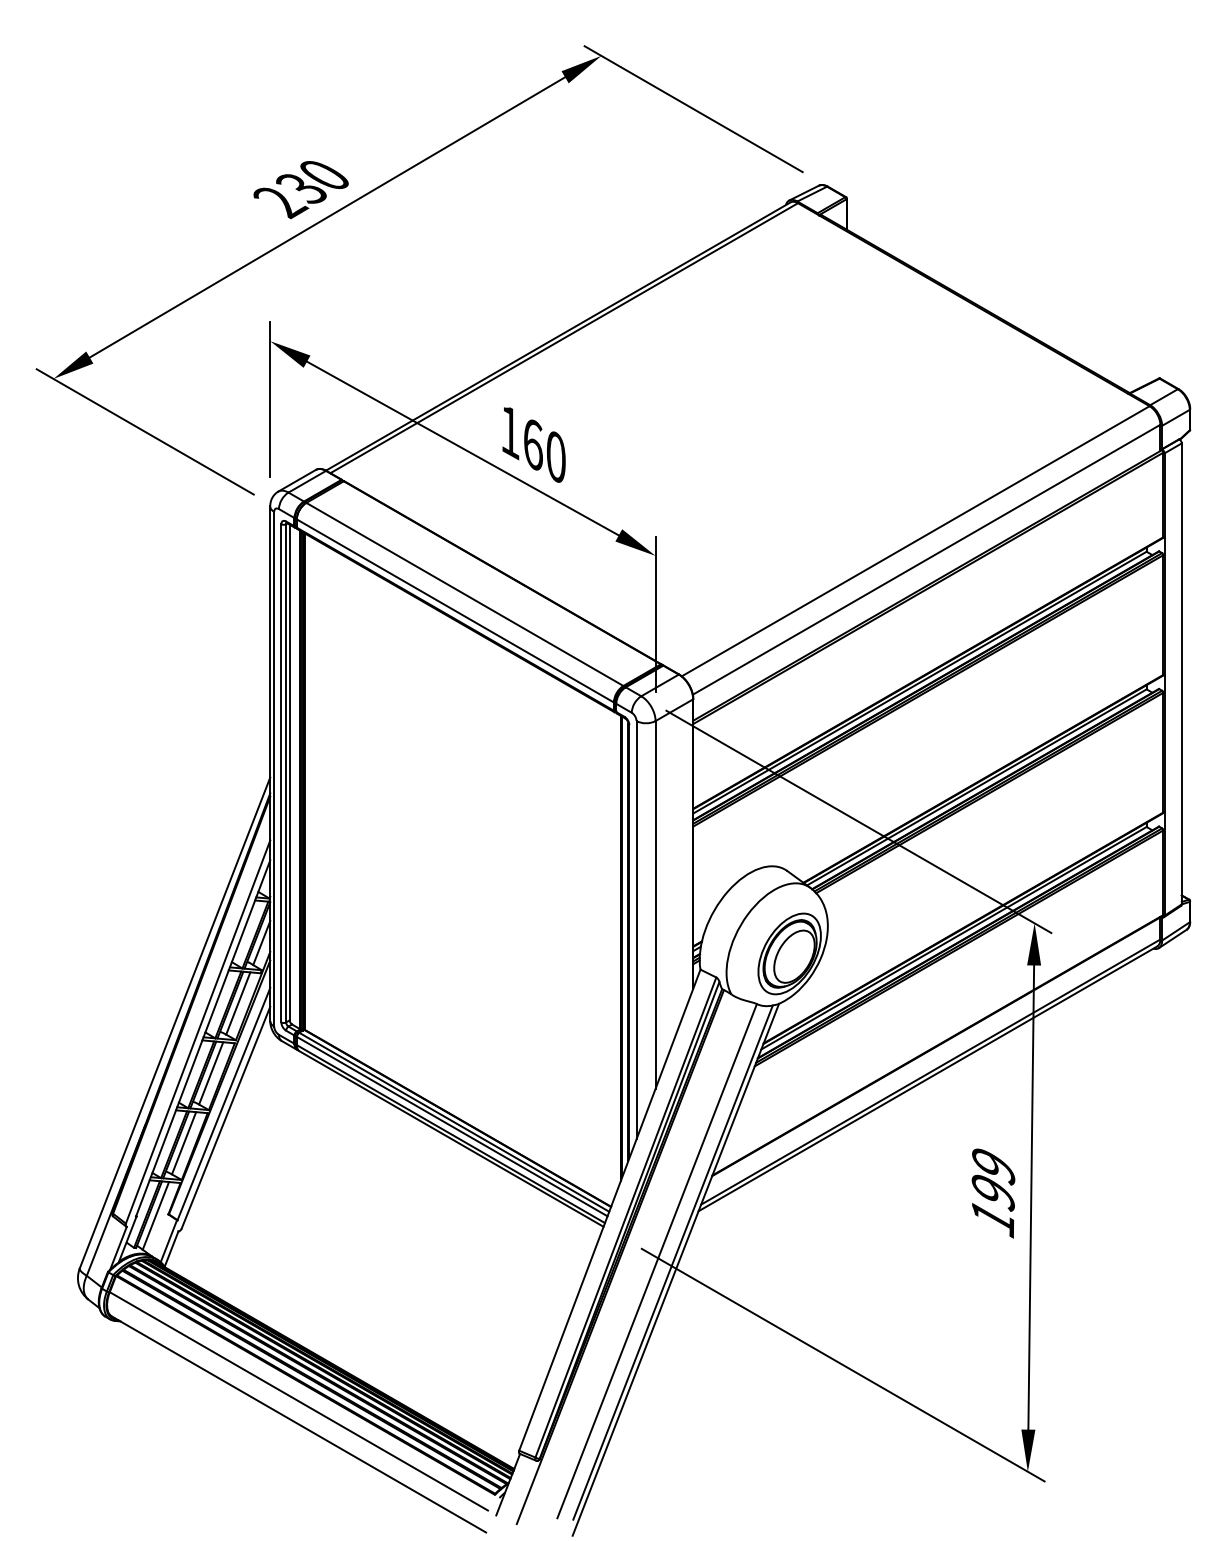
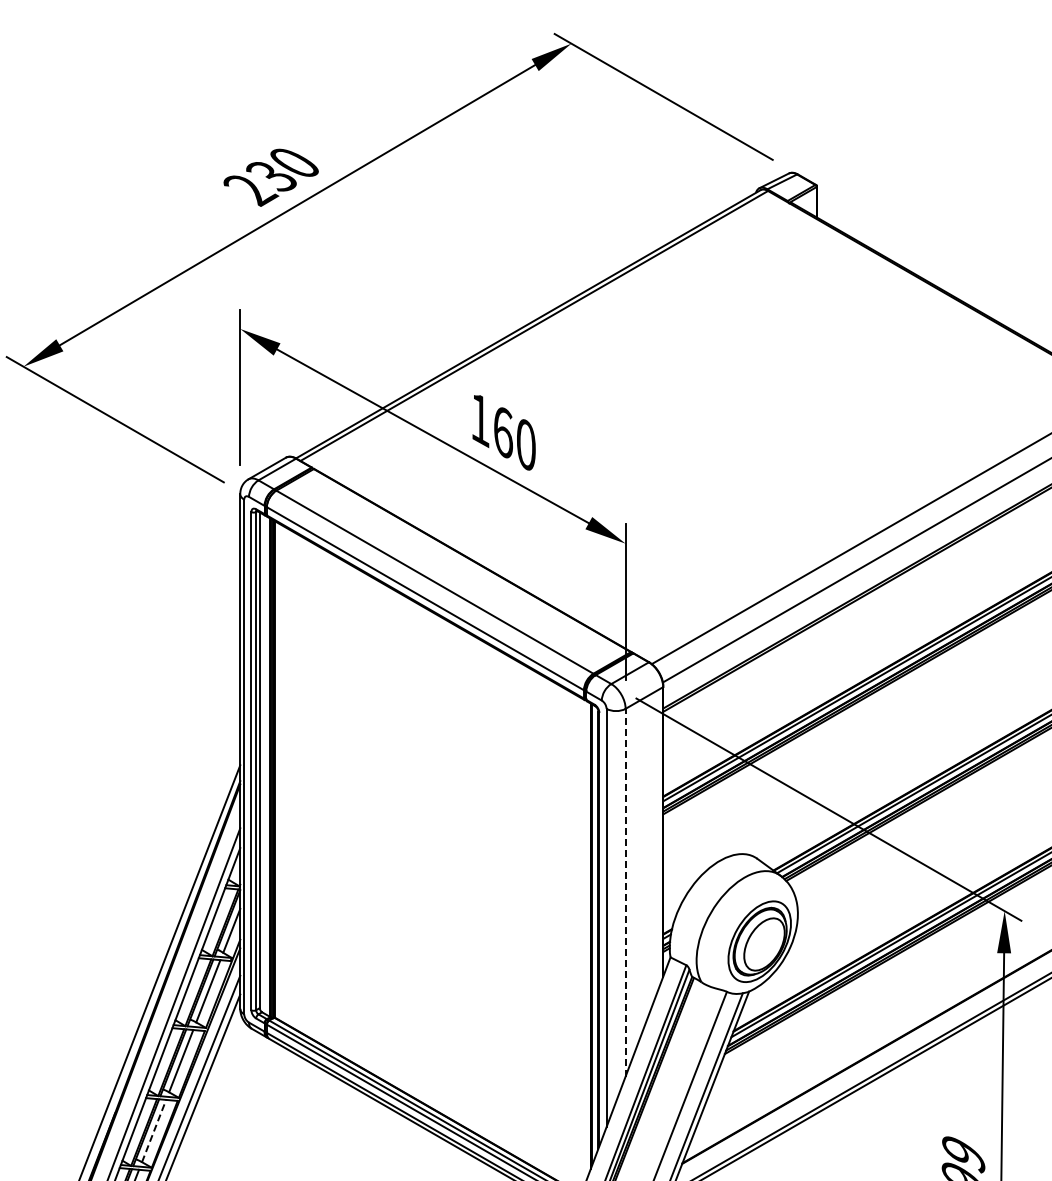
line: (655, 904) -> (625, 892), solid -> dashed
line: (184, 1142) -> (154, 1130), solid -> dashed

